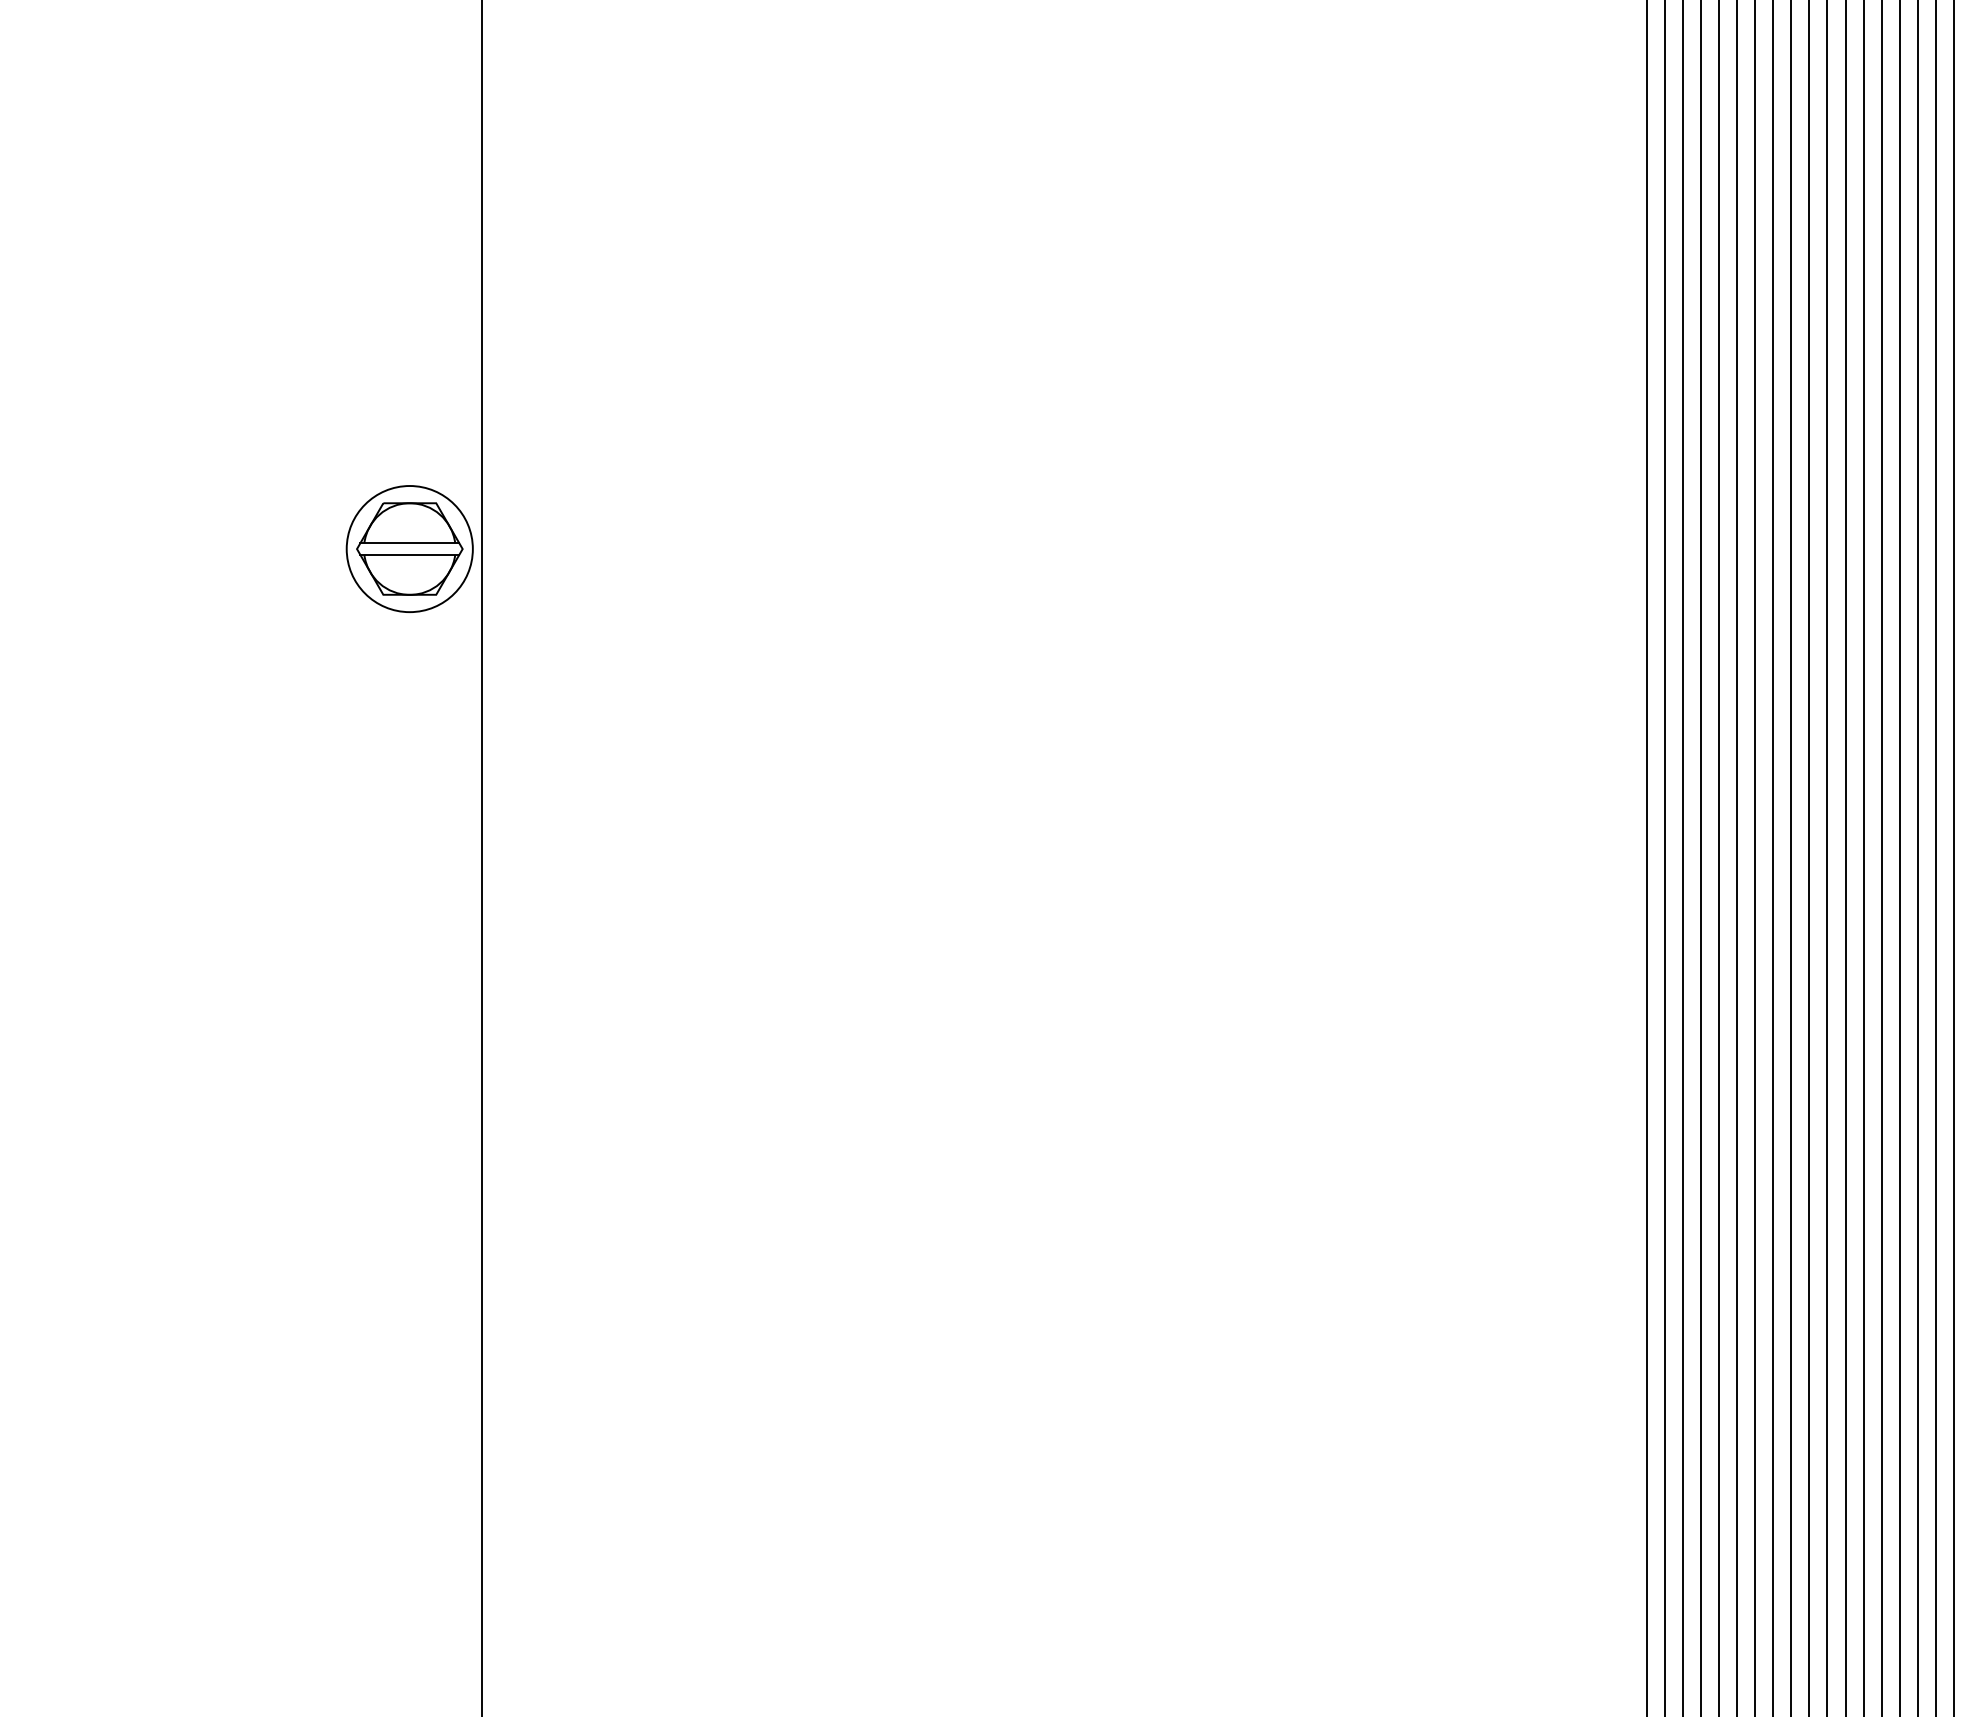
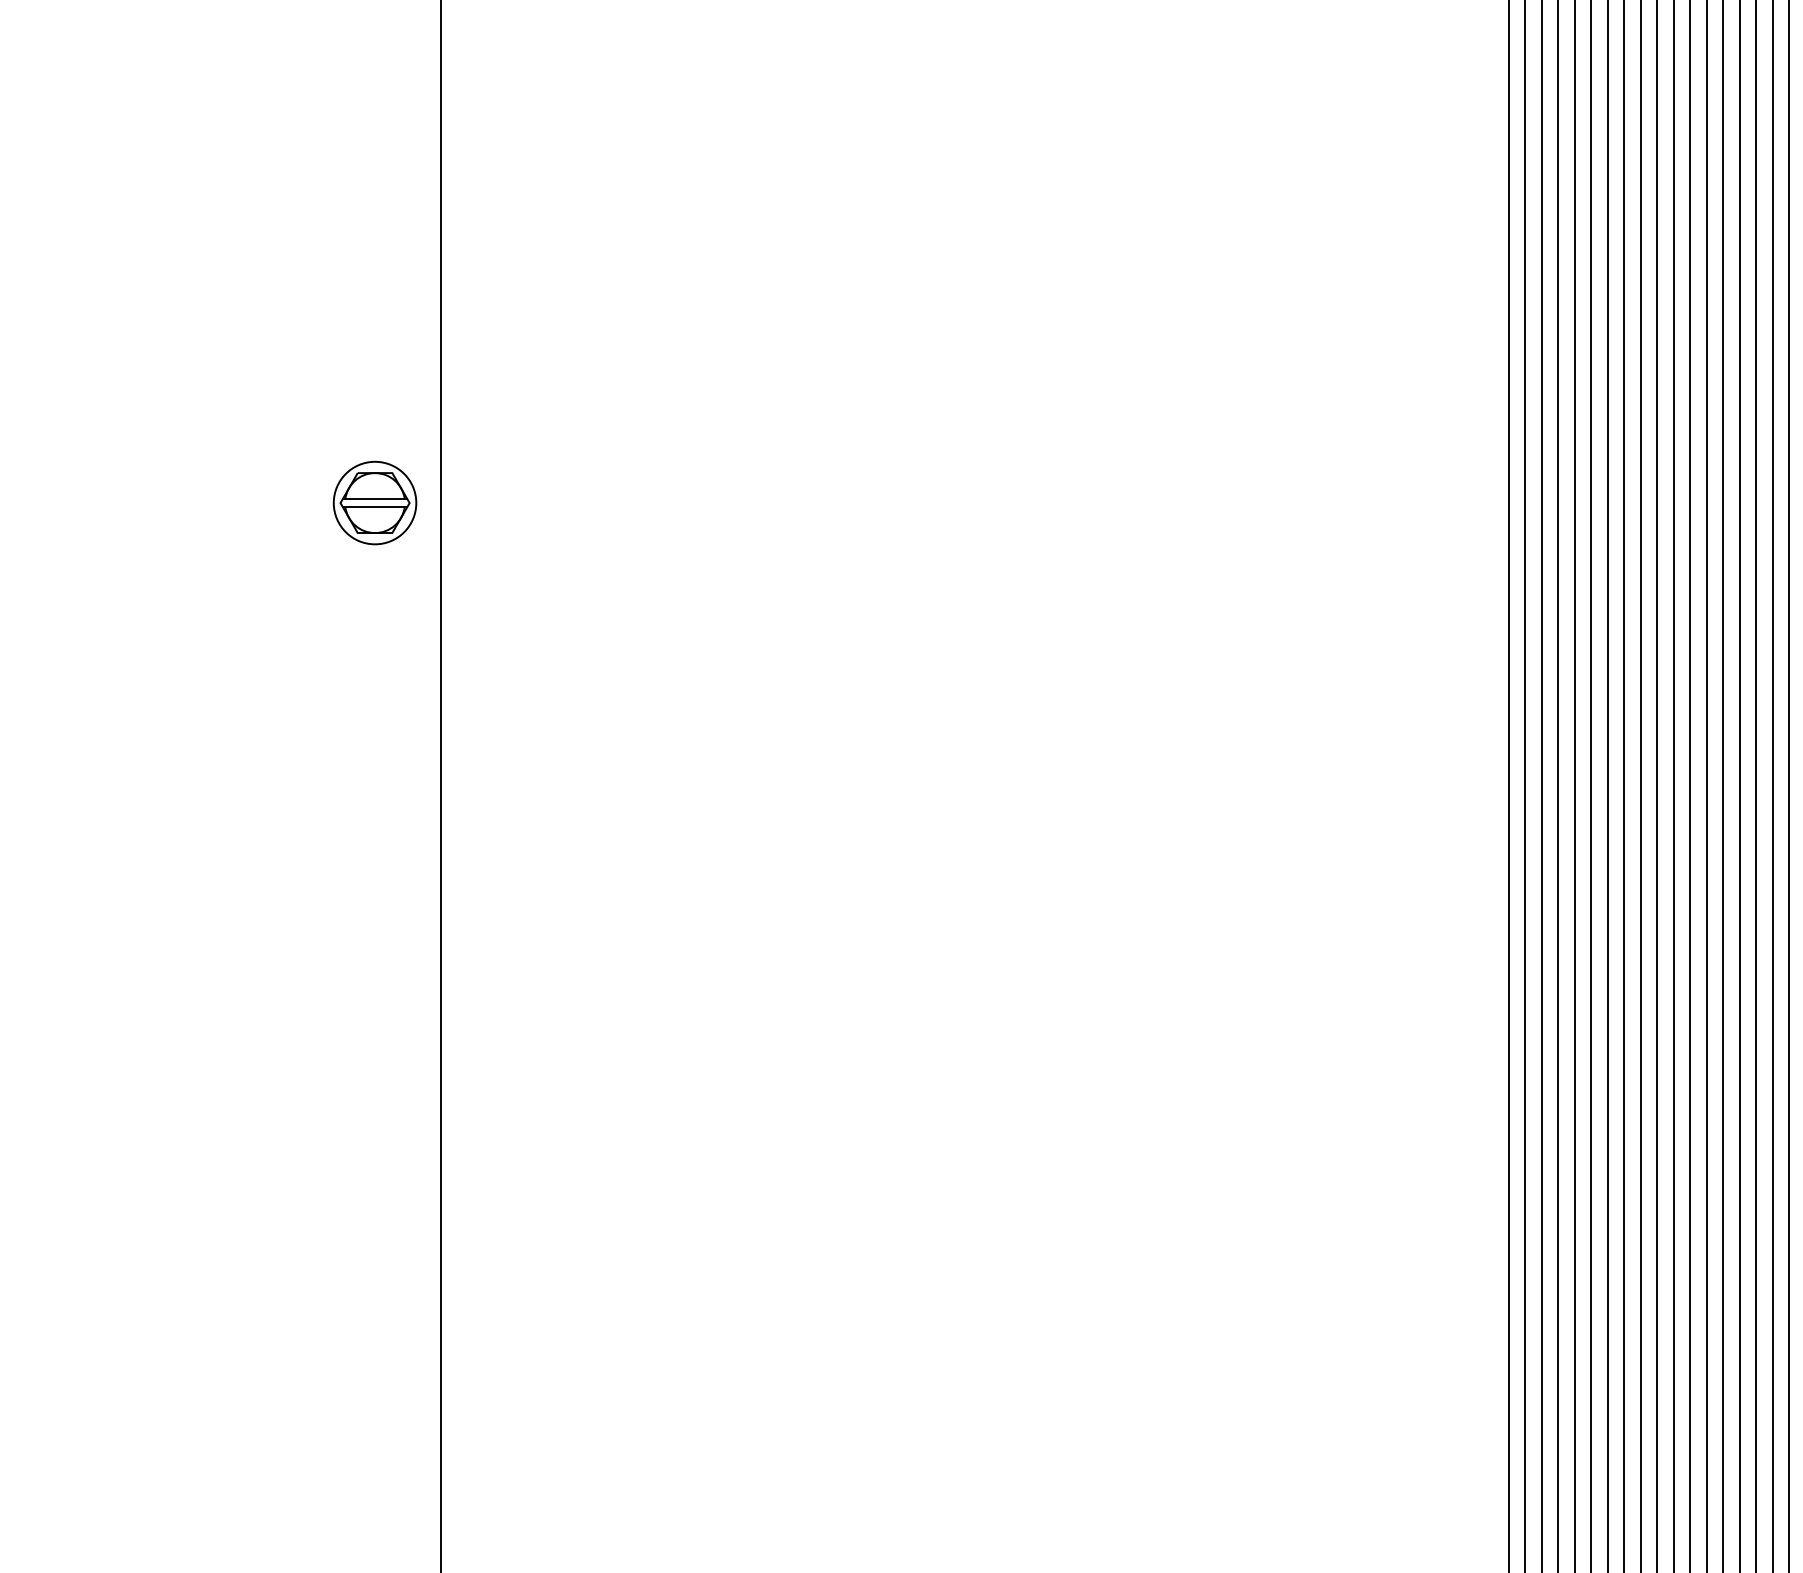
part: (409, 548) -> (374, 502), size x0.71

